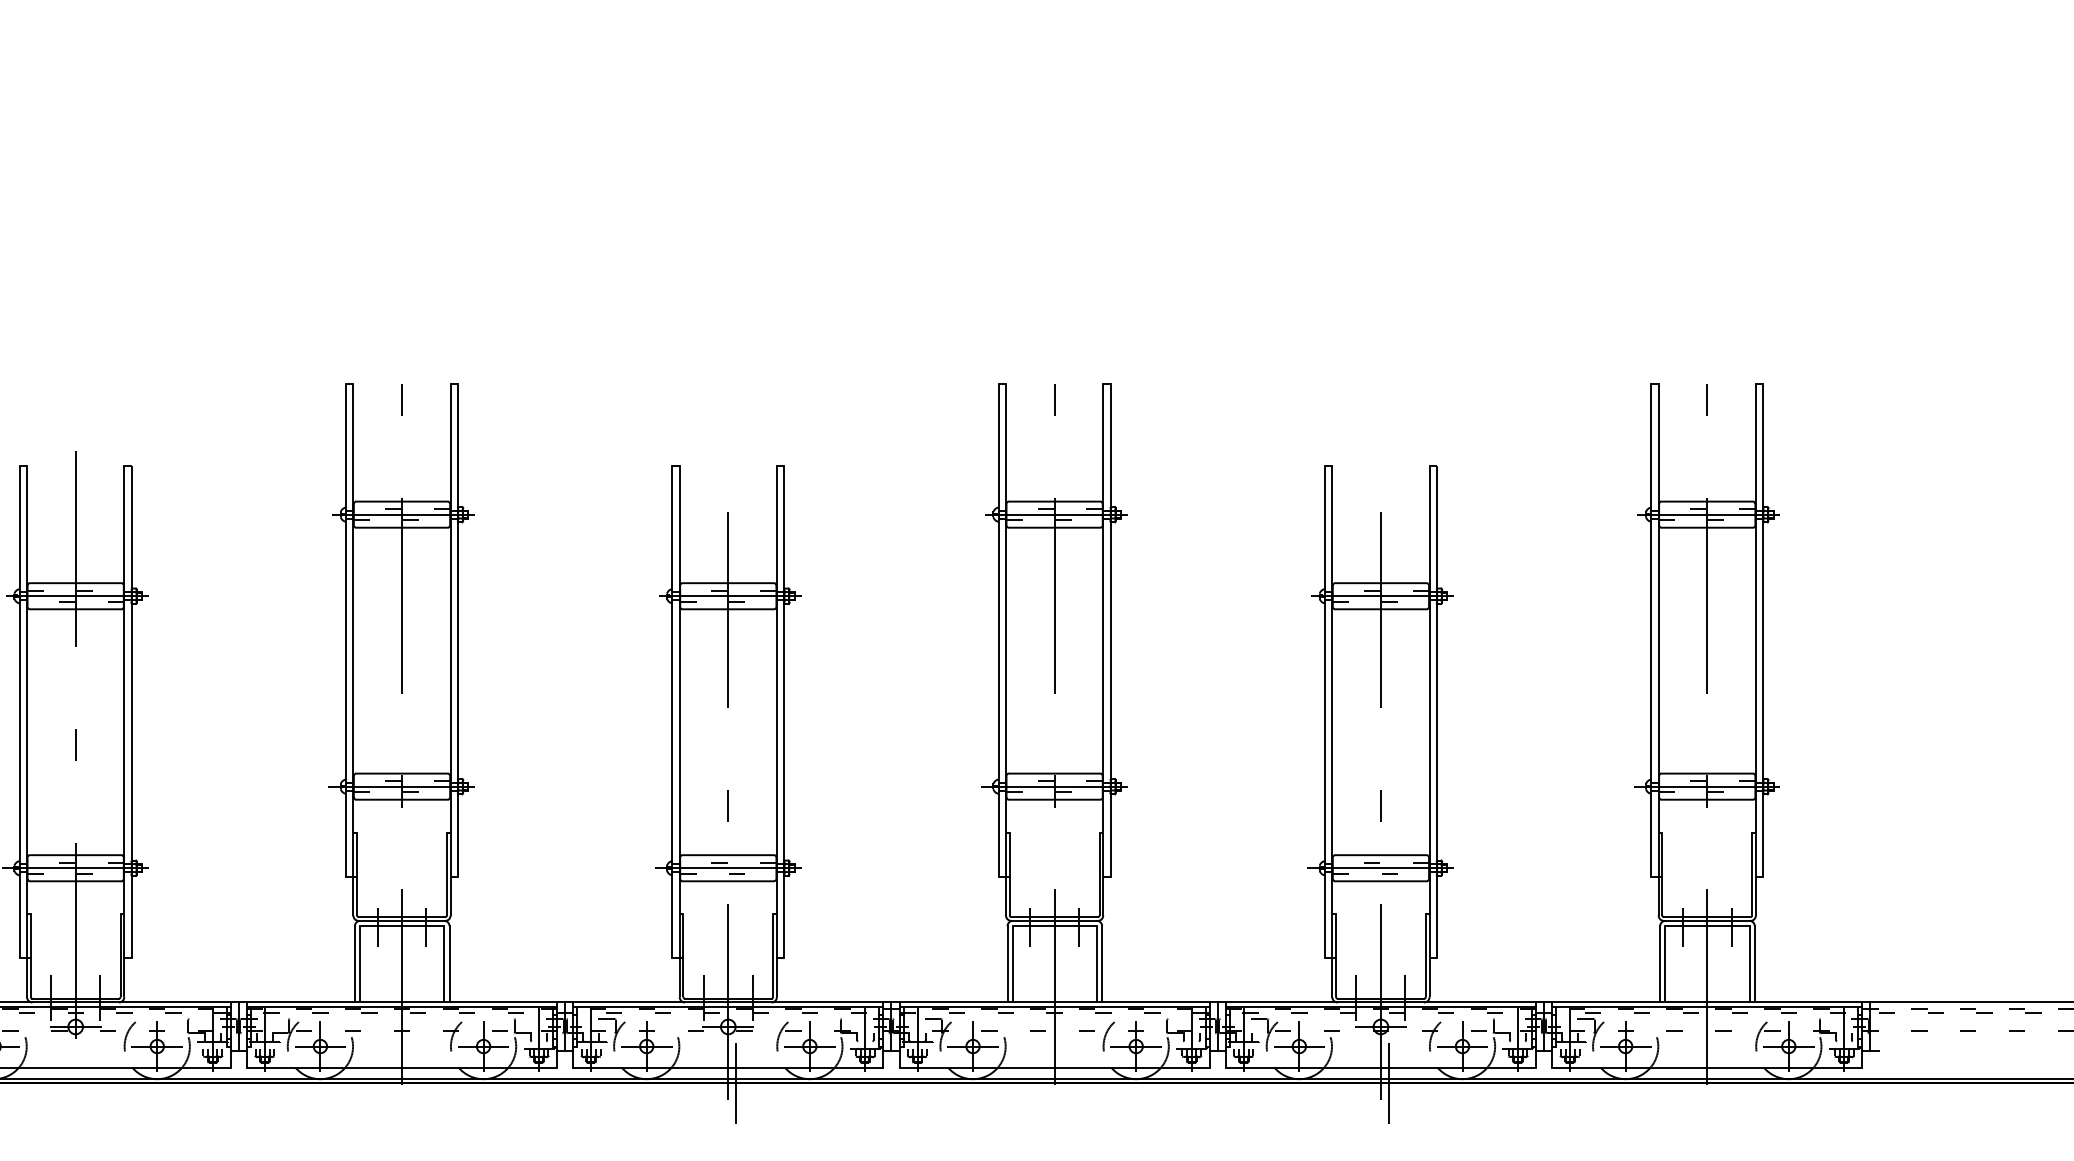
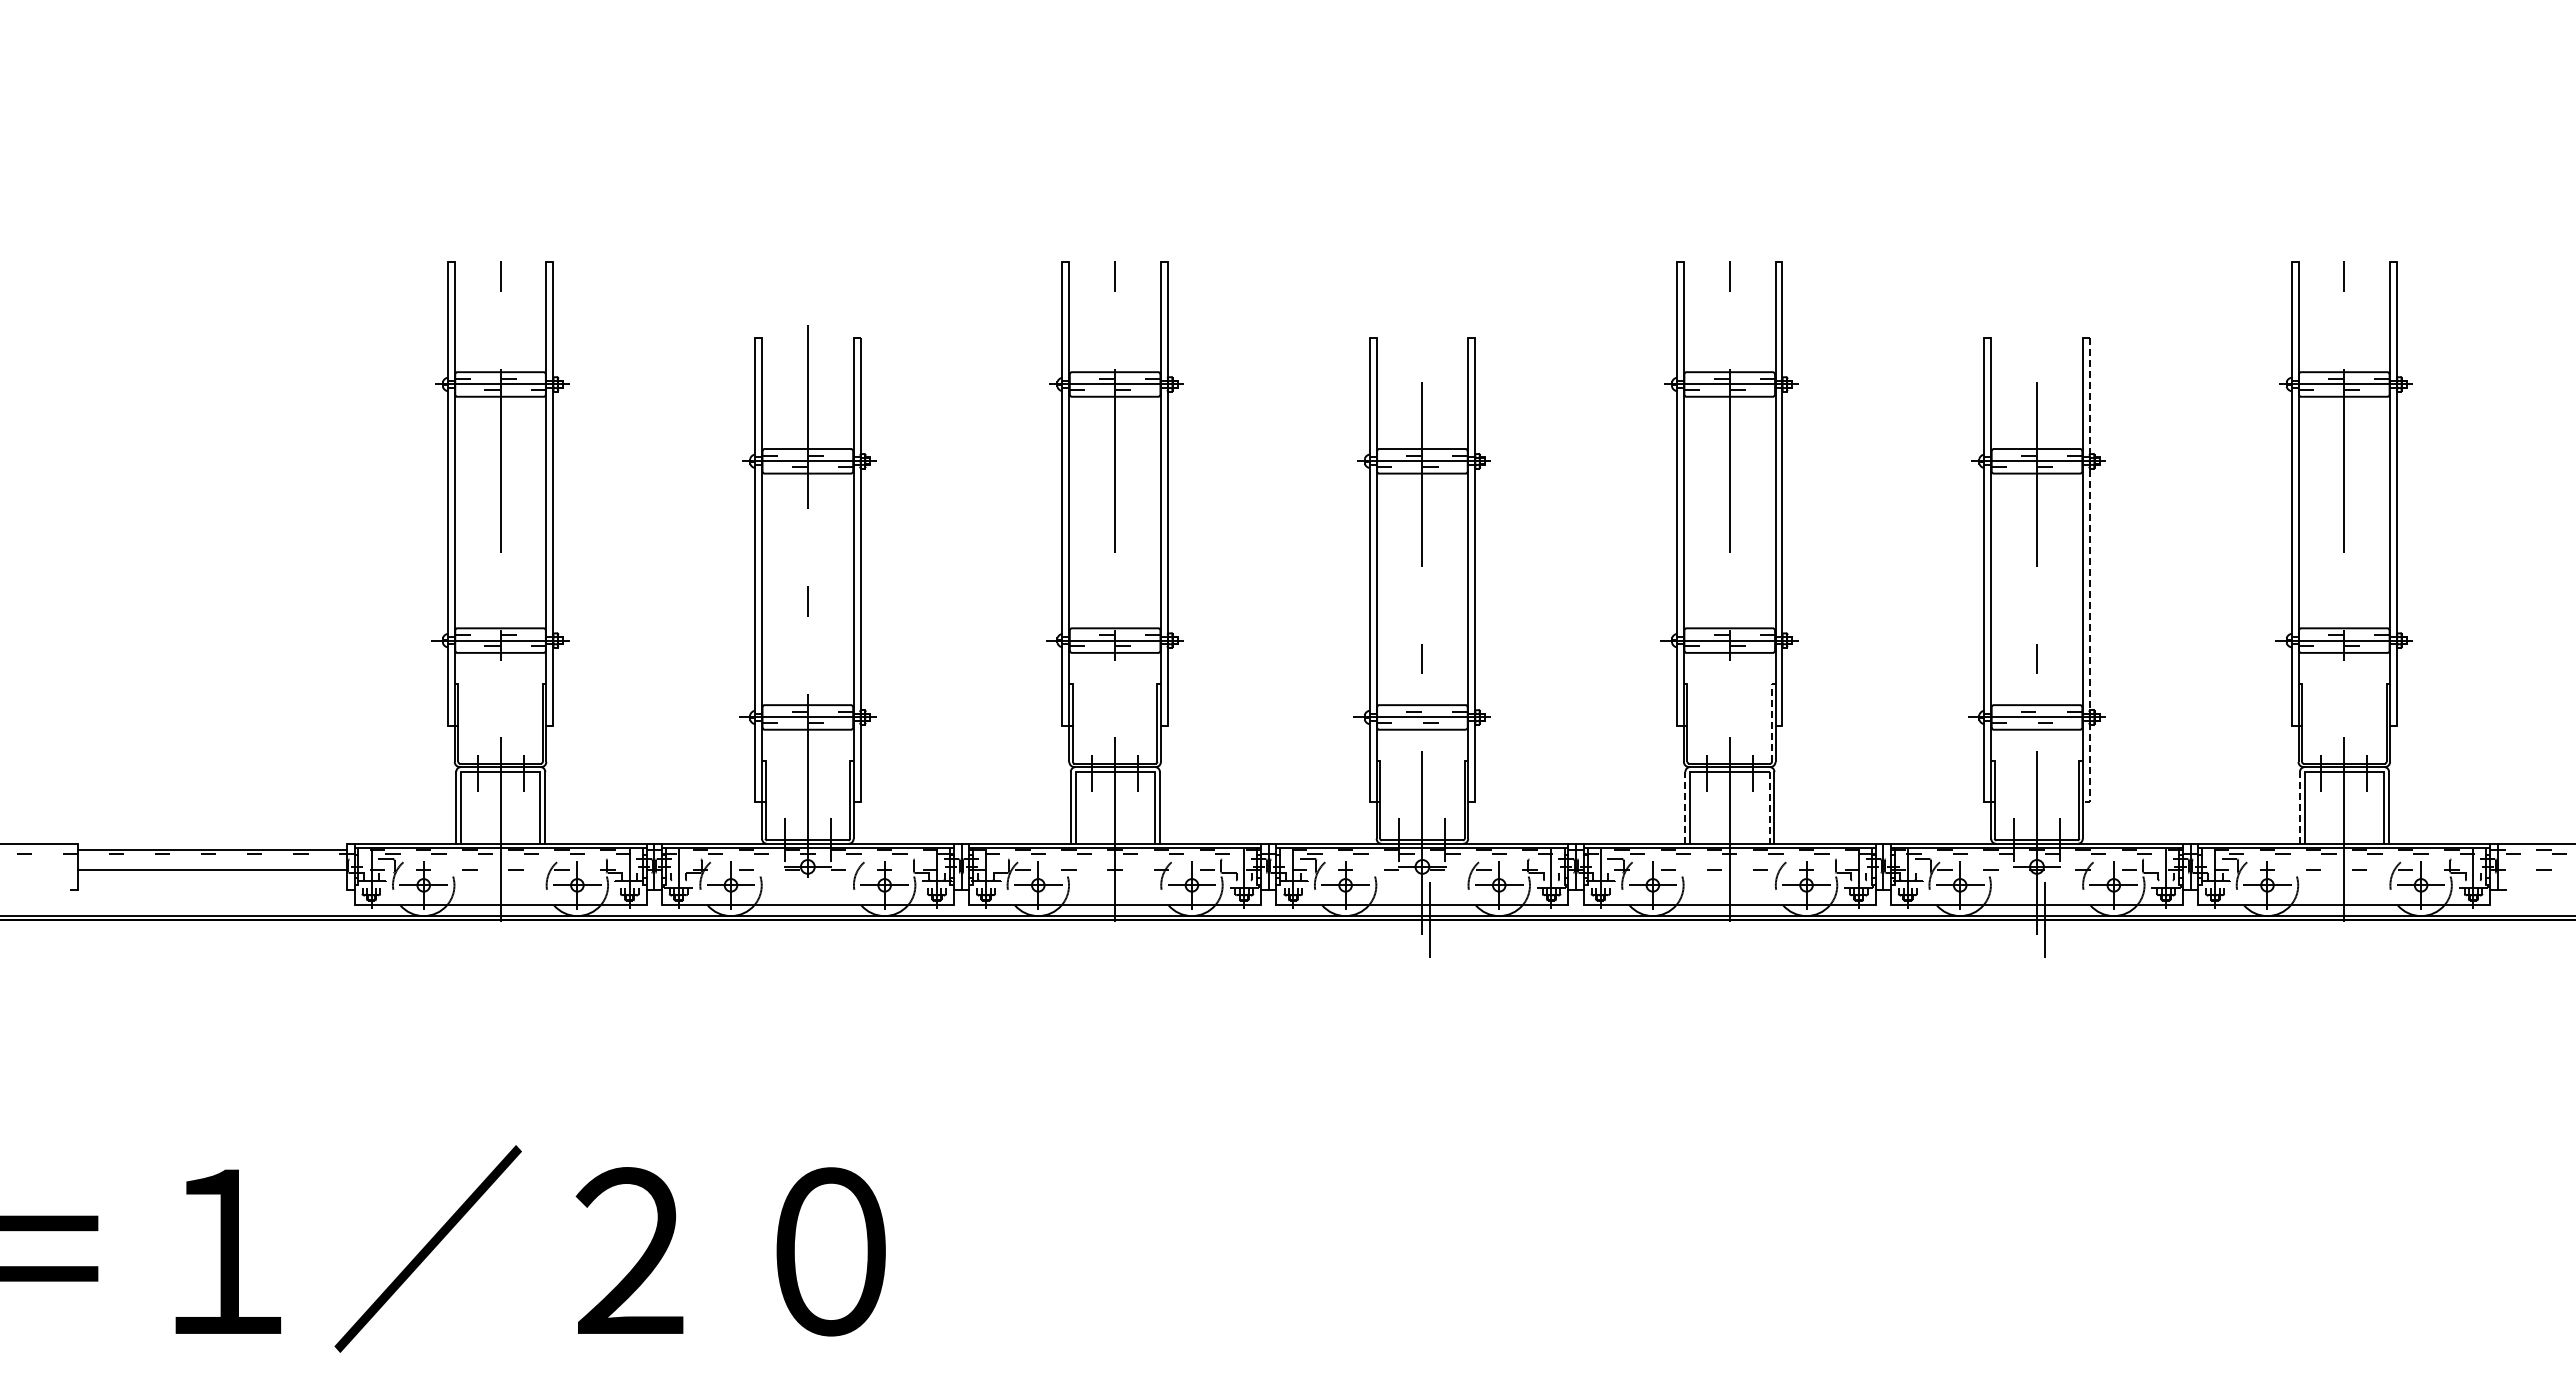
line: (1436, 716) -> (2089, 574), solid -> dashed
line: (1098, 871) -> (1771, 720), solid -> dashed
line: (1007, 963) -> (1685, 807), solid -> dashed
line: (1096, 963) -> (1769, 807), solid -> dashed
line: (1659, 963) -> (2299, 807), solid -> dashed

